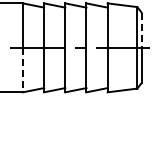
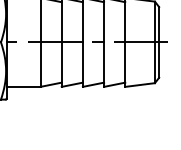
line: (141, 29) -> (159, 24), dashed -> solid
line: (22, 70) -> (40, 65), dashed -> solid

